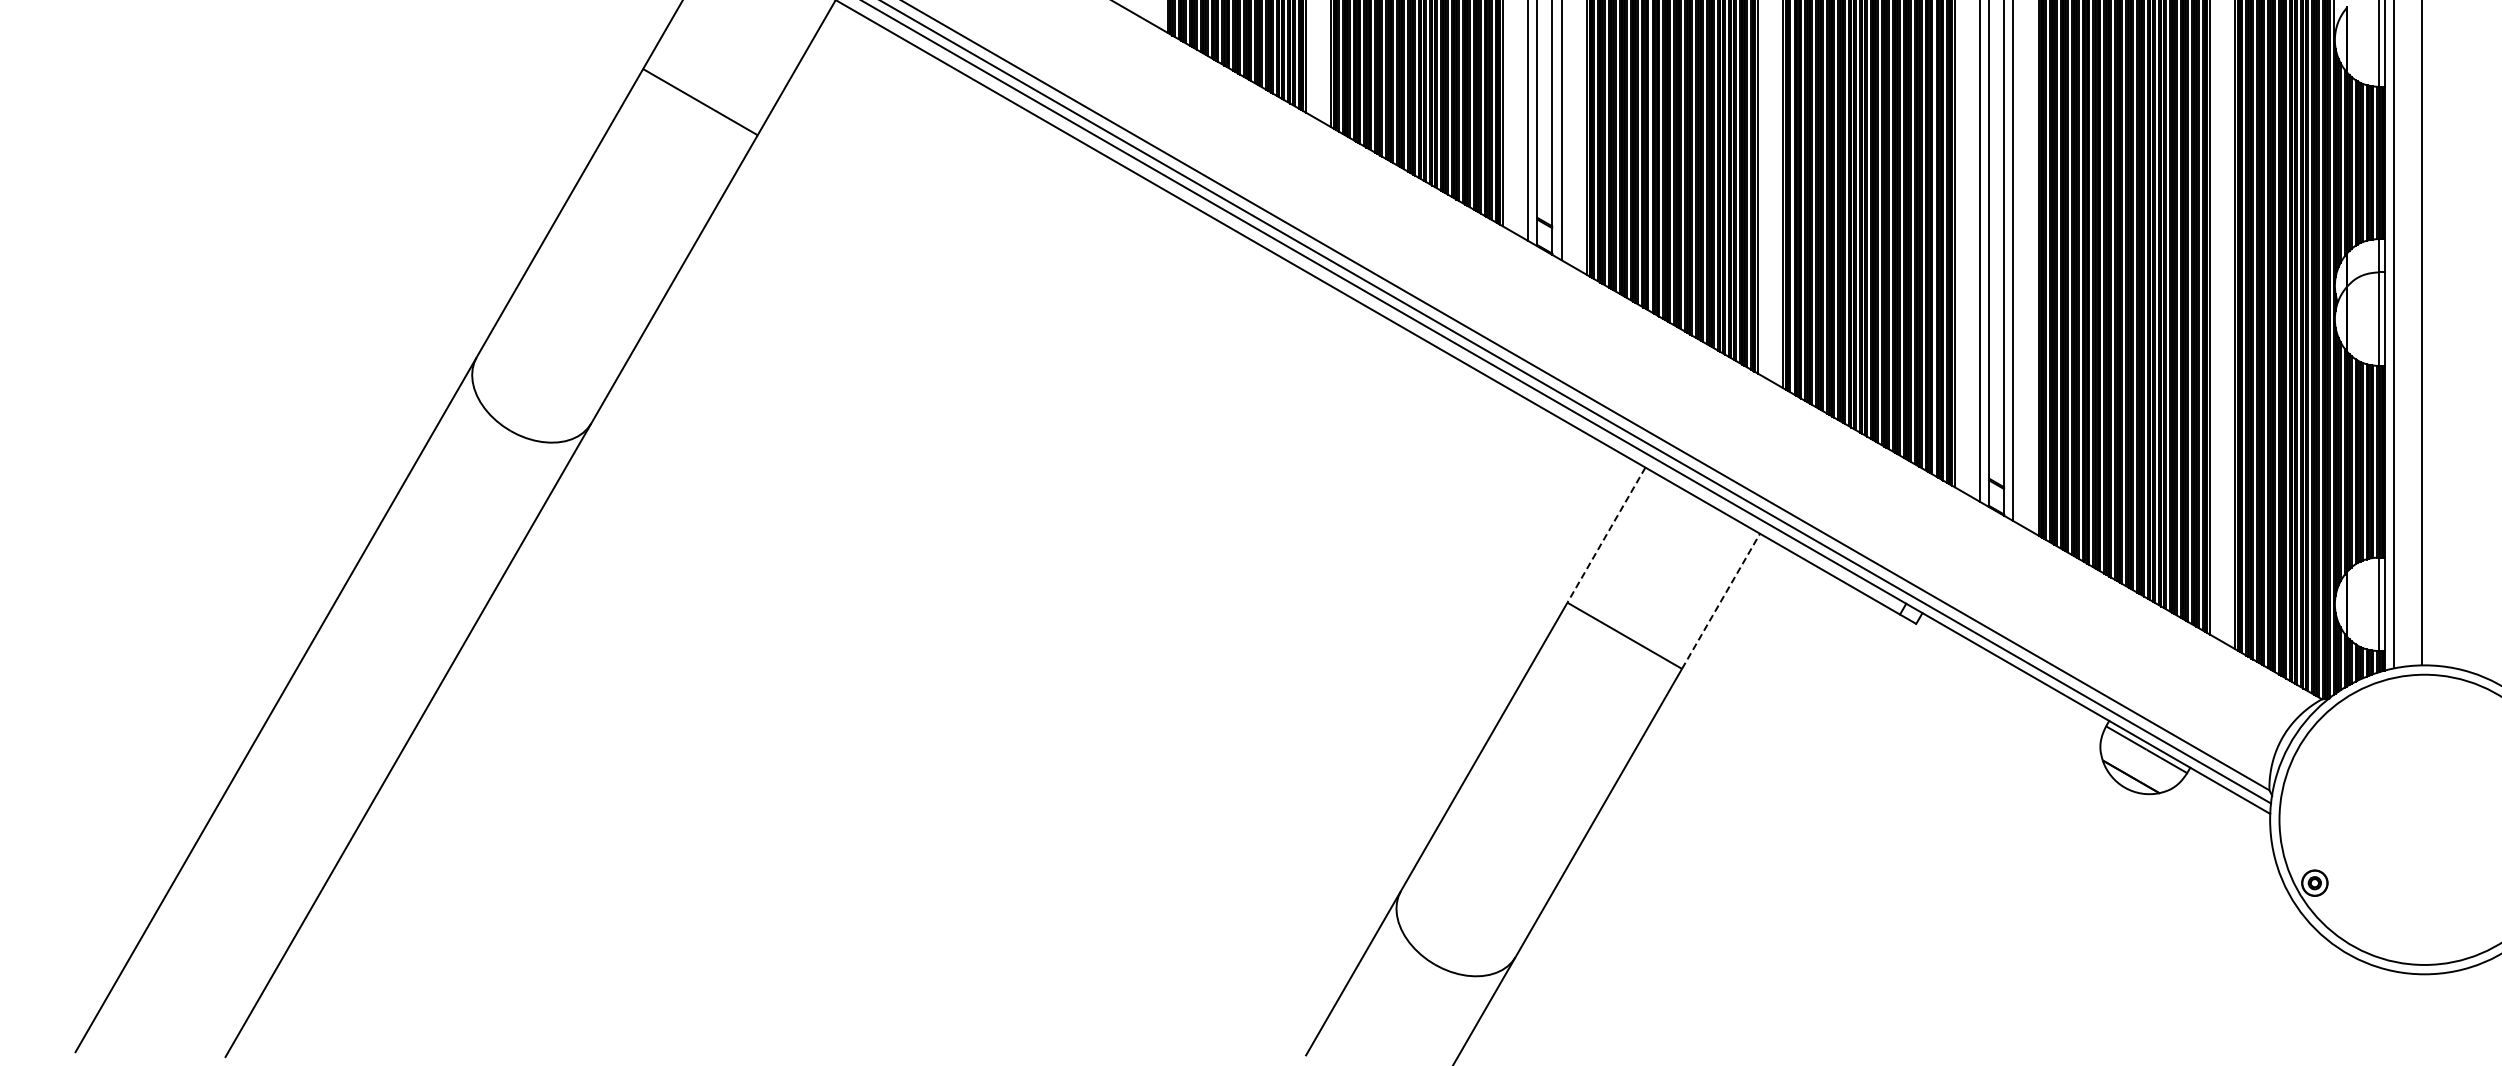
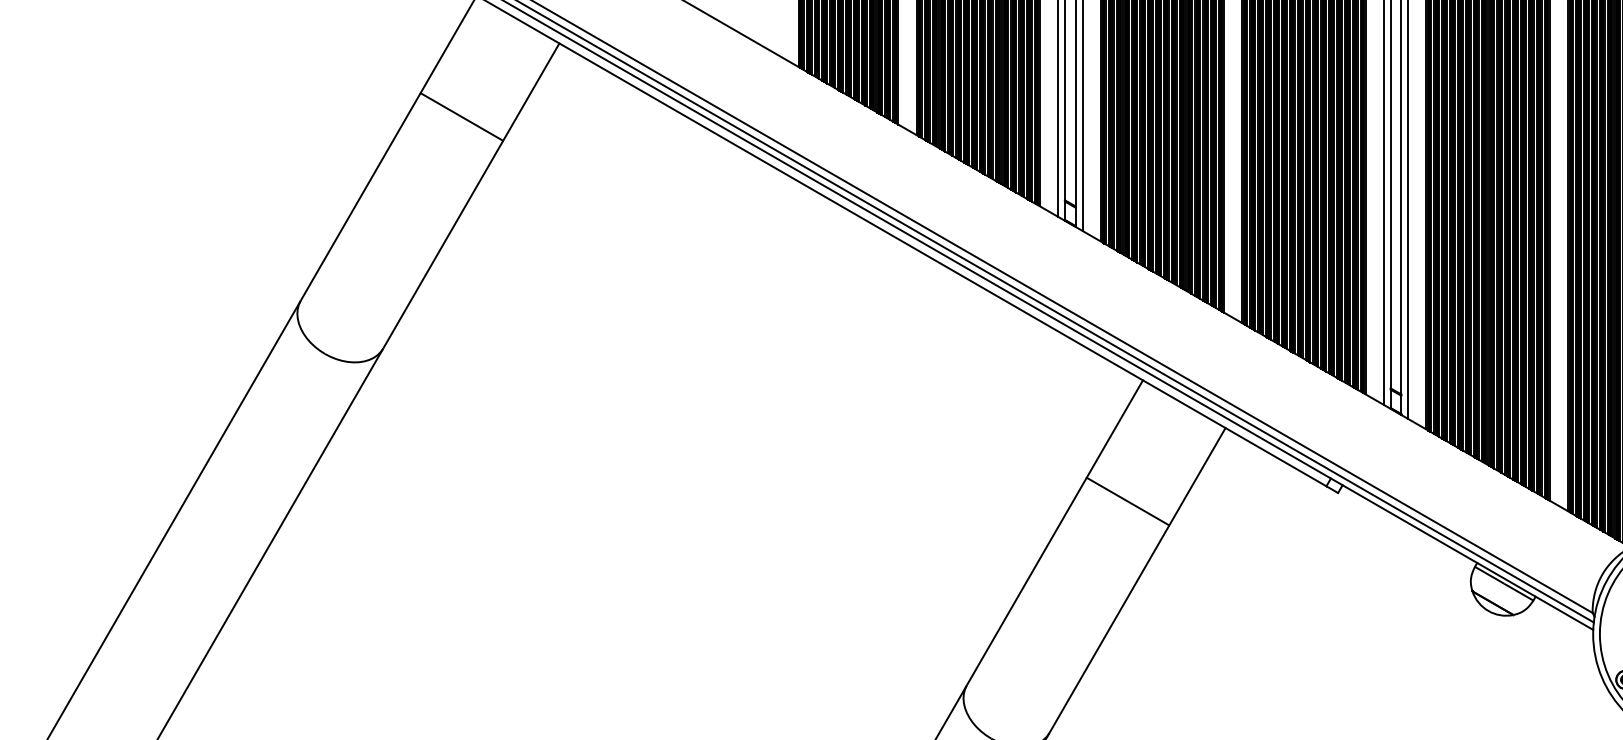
line: (1606, 535) -> (1114, 429), dashed -> solid
line: (1721, 600) -> (1197, 476), dashed -> solid

